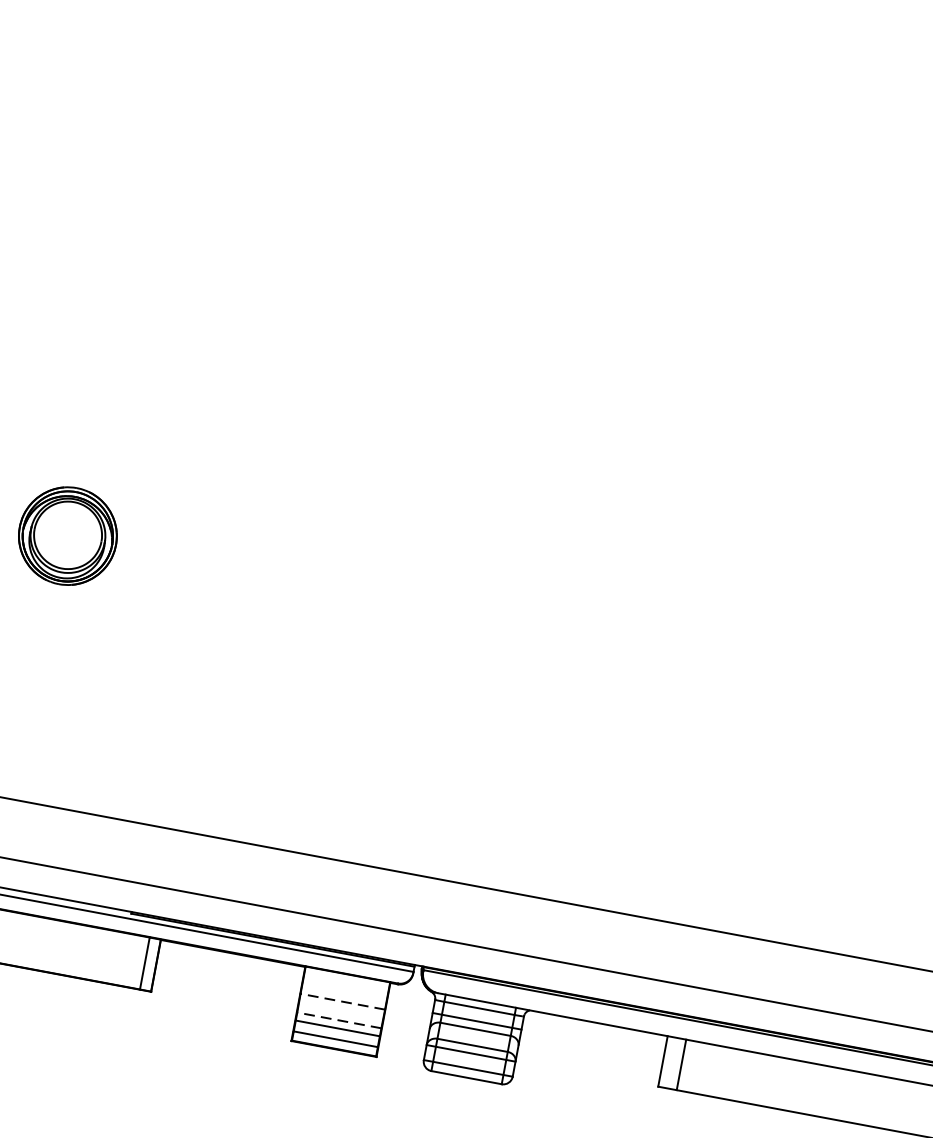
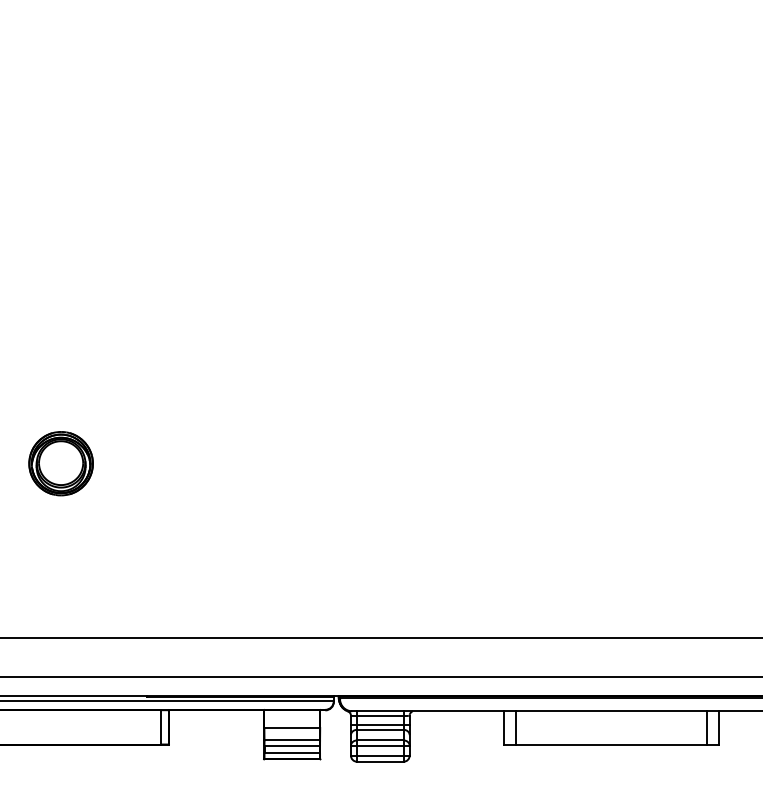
line: (343, 1002) -> (292, 728), dashed -> solid
line: (339, 1020) -> (292, 740), dashed -> solid

